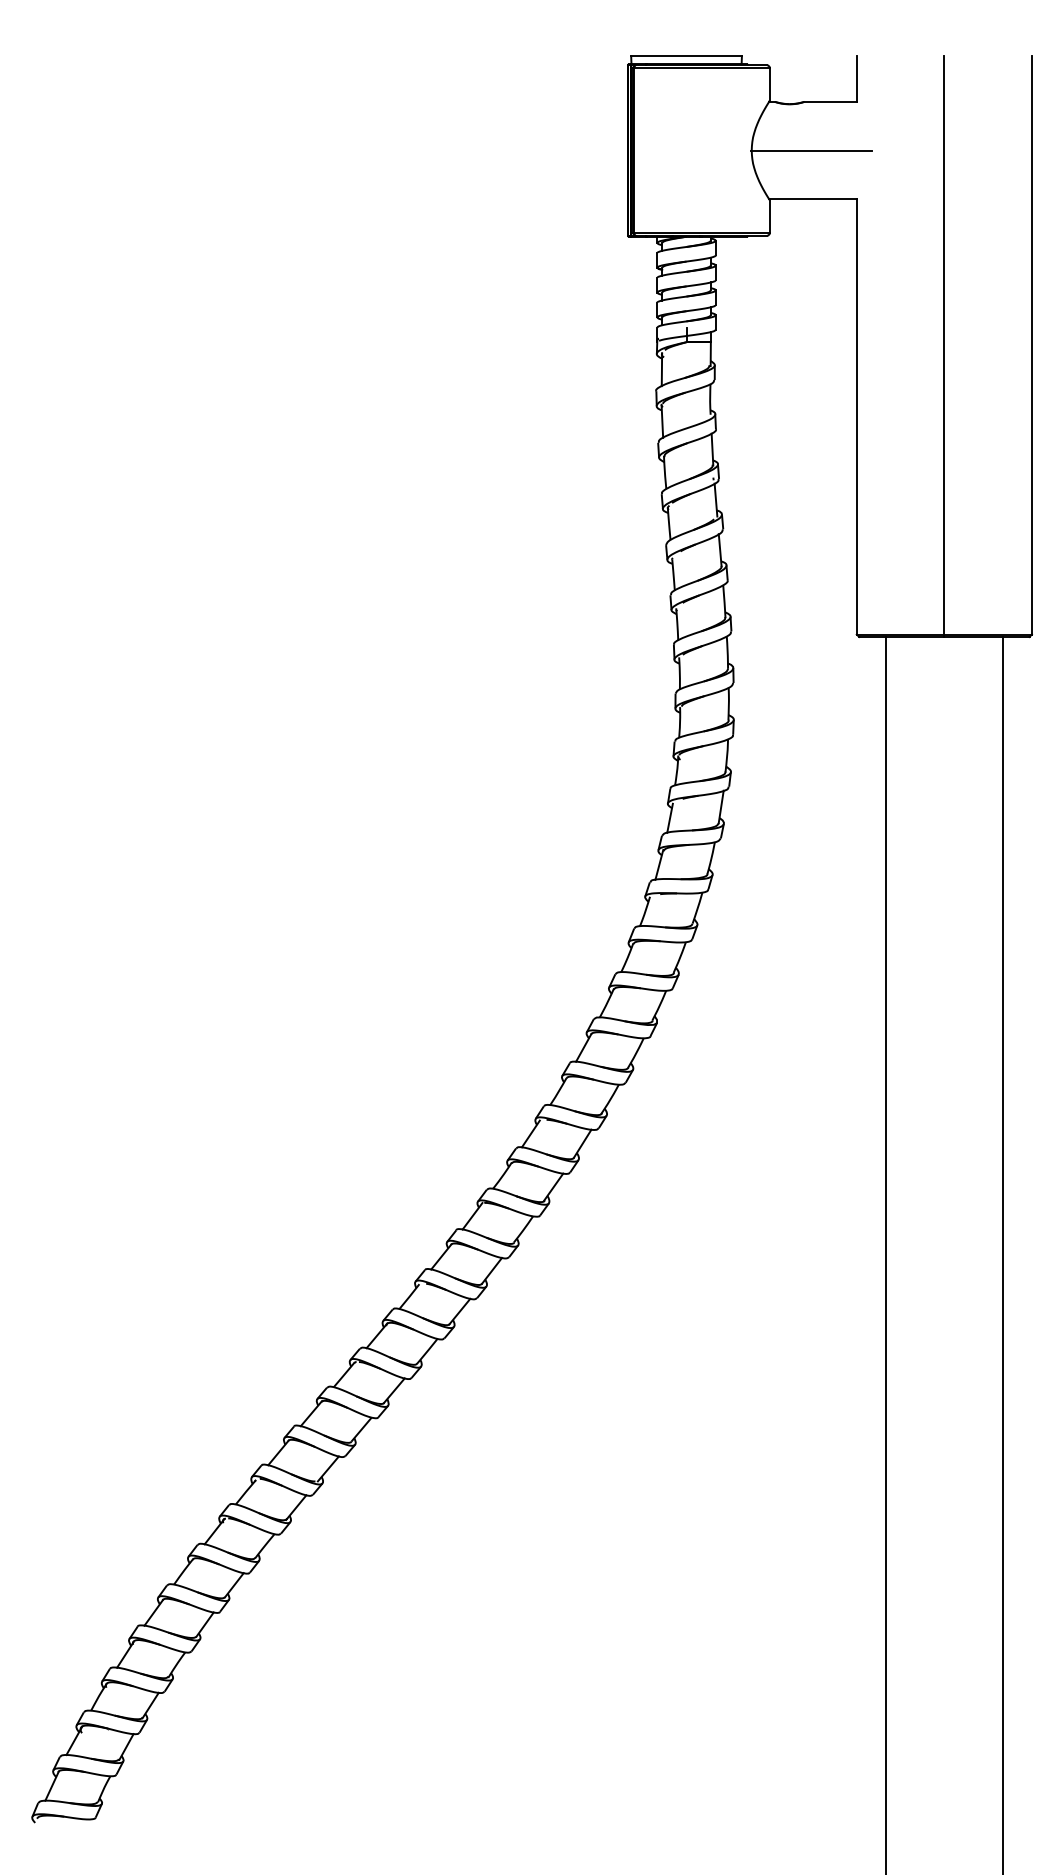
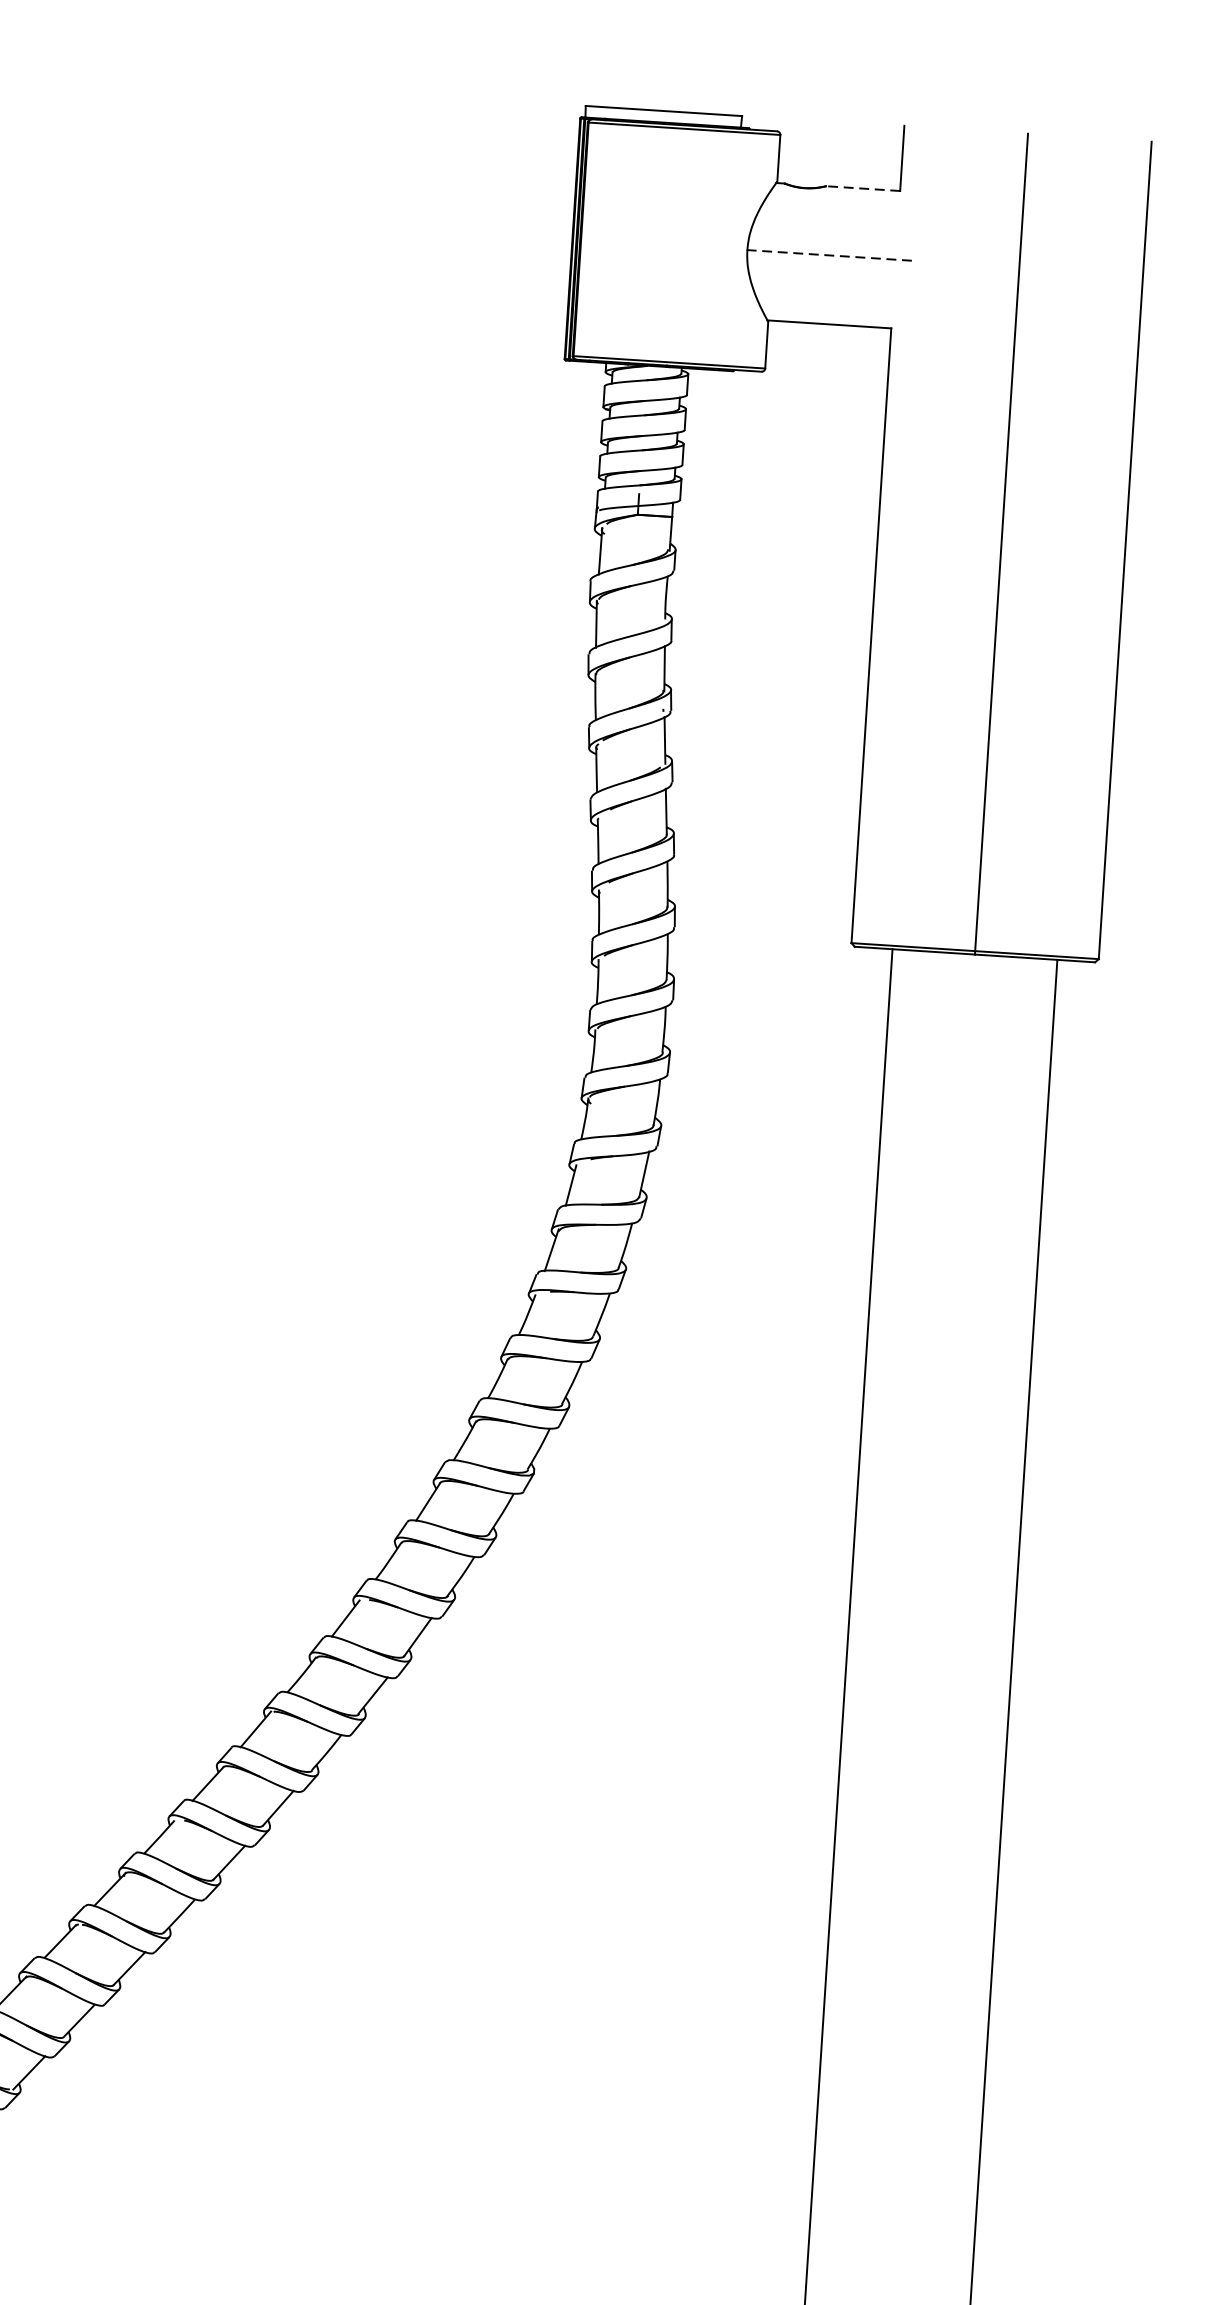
line: (830, 101) -> (863, 188), solid -> dashed
line: (811, 150) -> (831, 255), solid -> dashed

